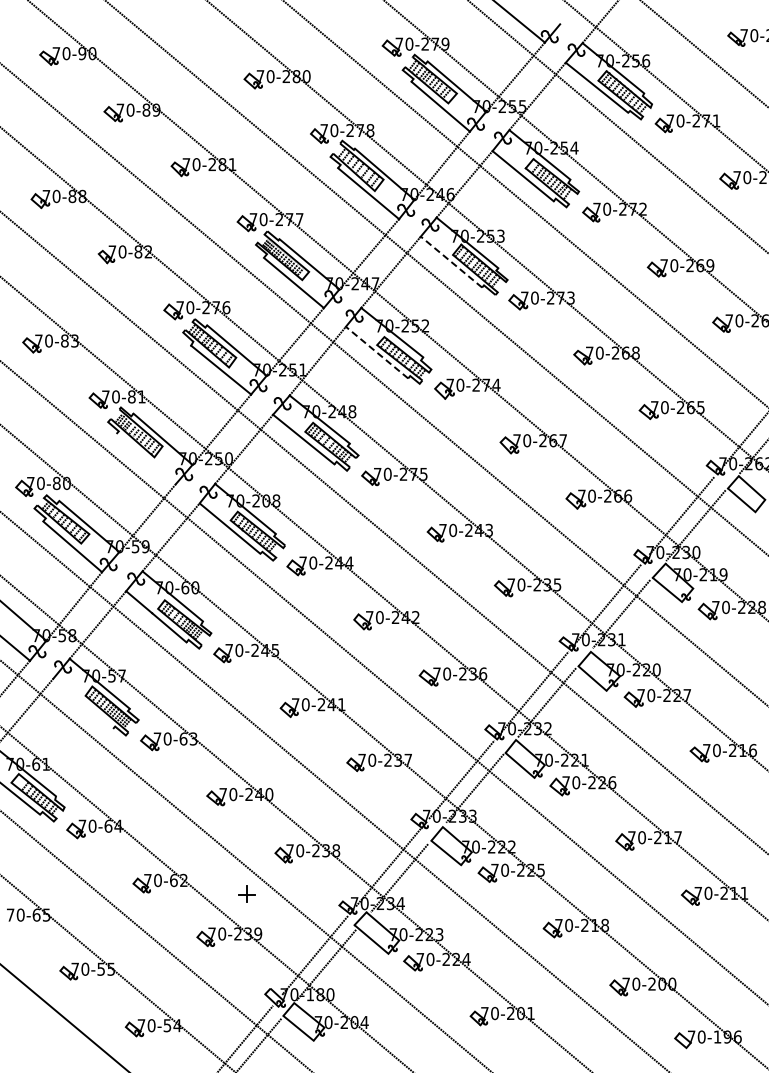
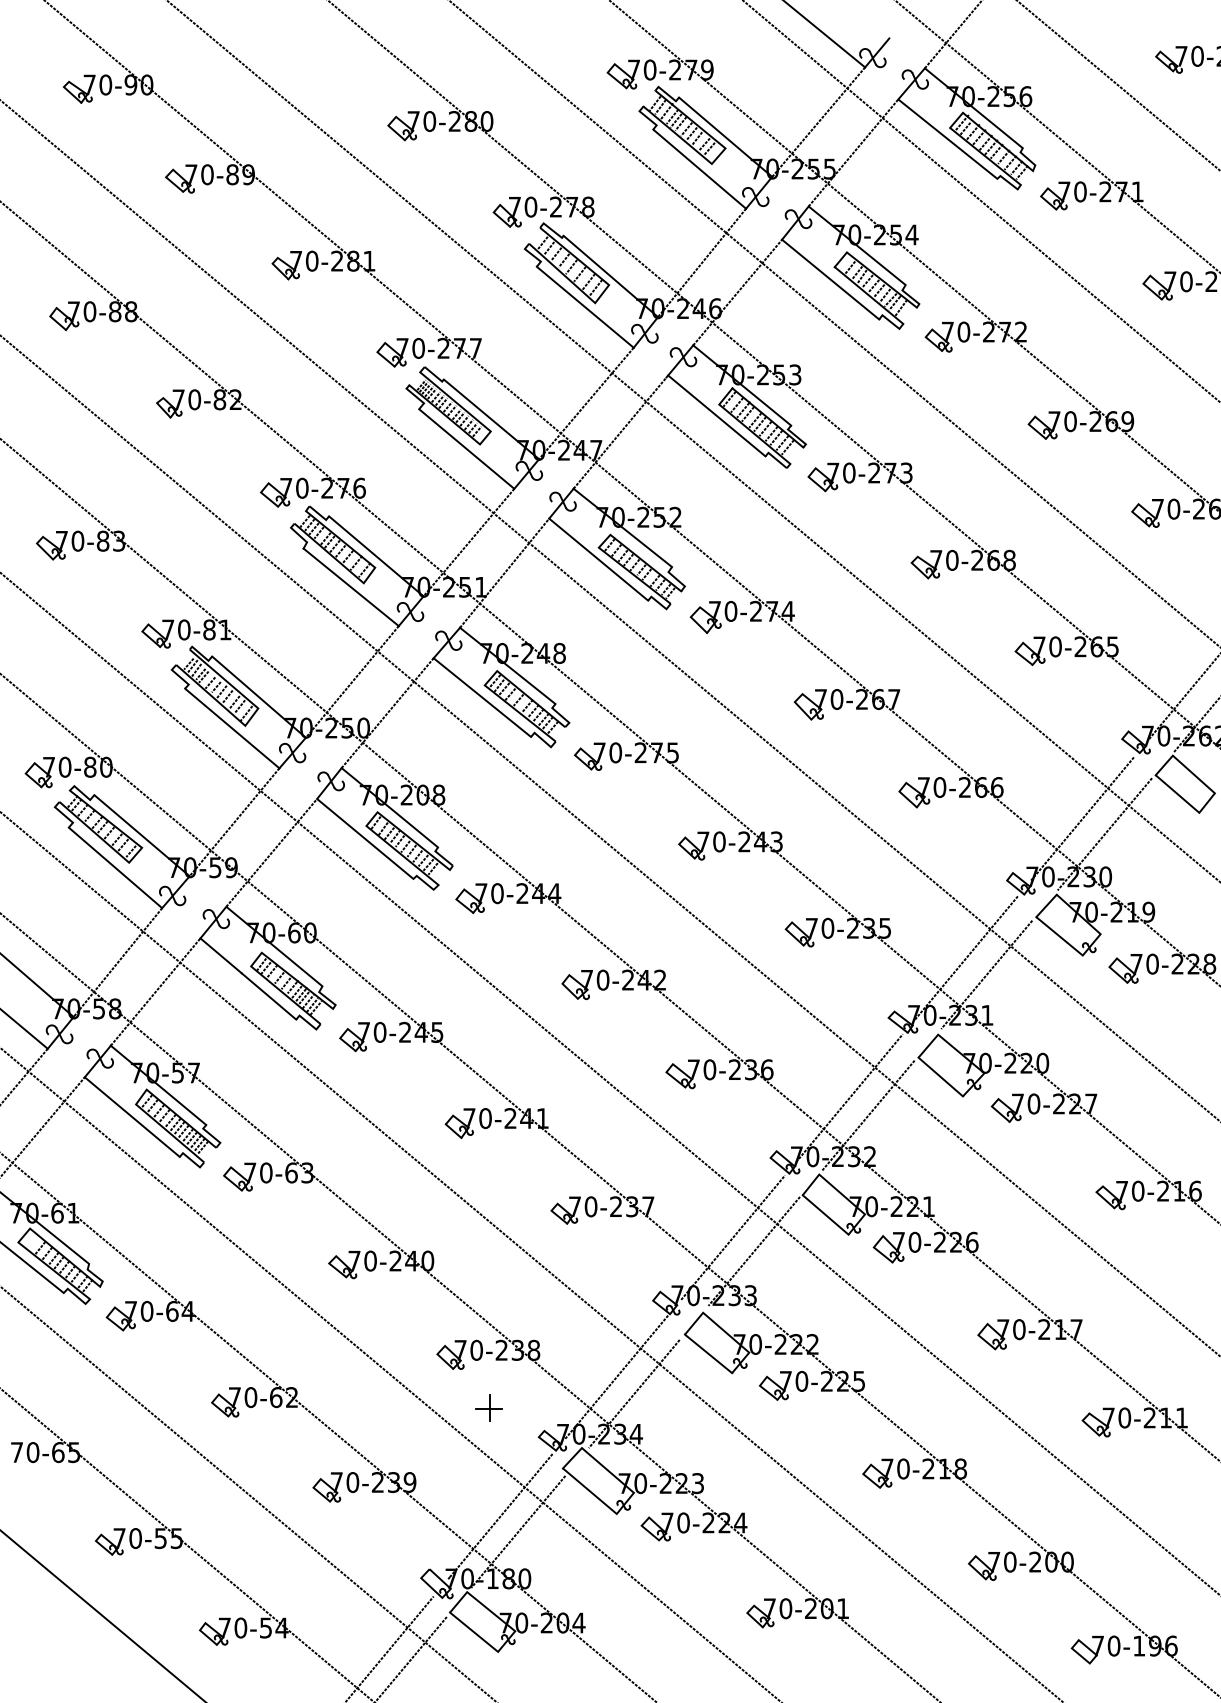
line: (451, 262) -> (716, 416), dashed -> solid
line: (376, 352) -> (597, 559), dashed -> solid
line: (145, 458) -> (231, 727), added
line: (83, 703) -> (132, 1116), added
part: (246, 893) -> (488, 1407), moved

